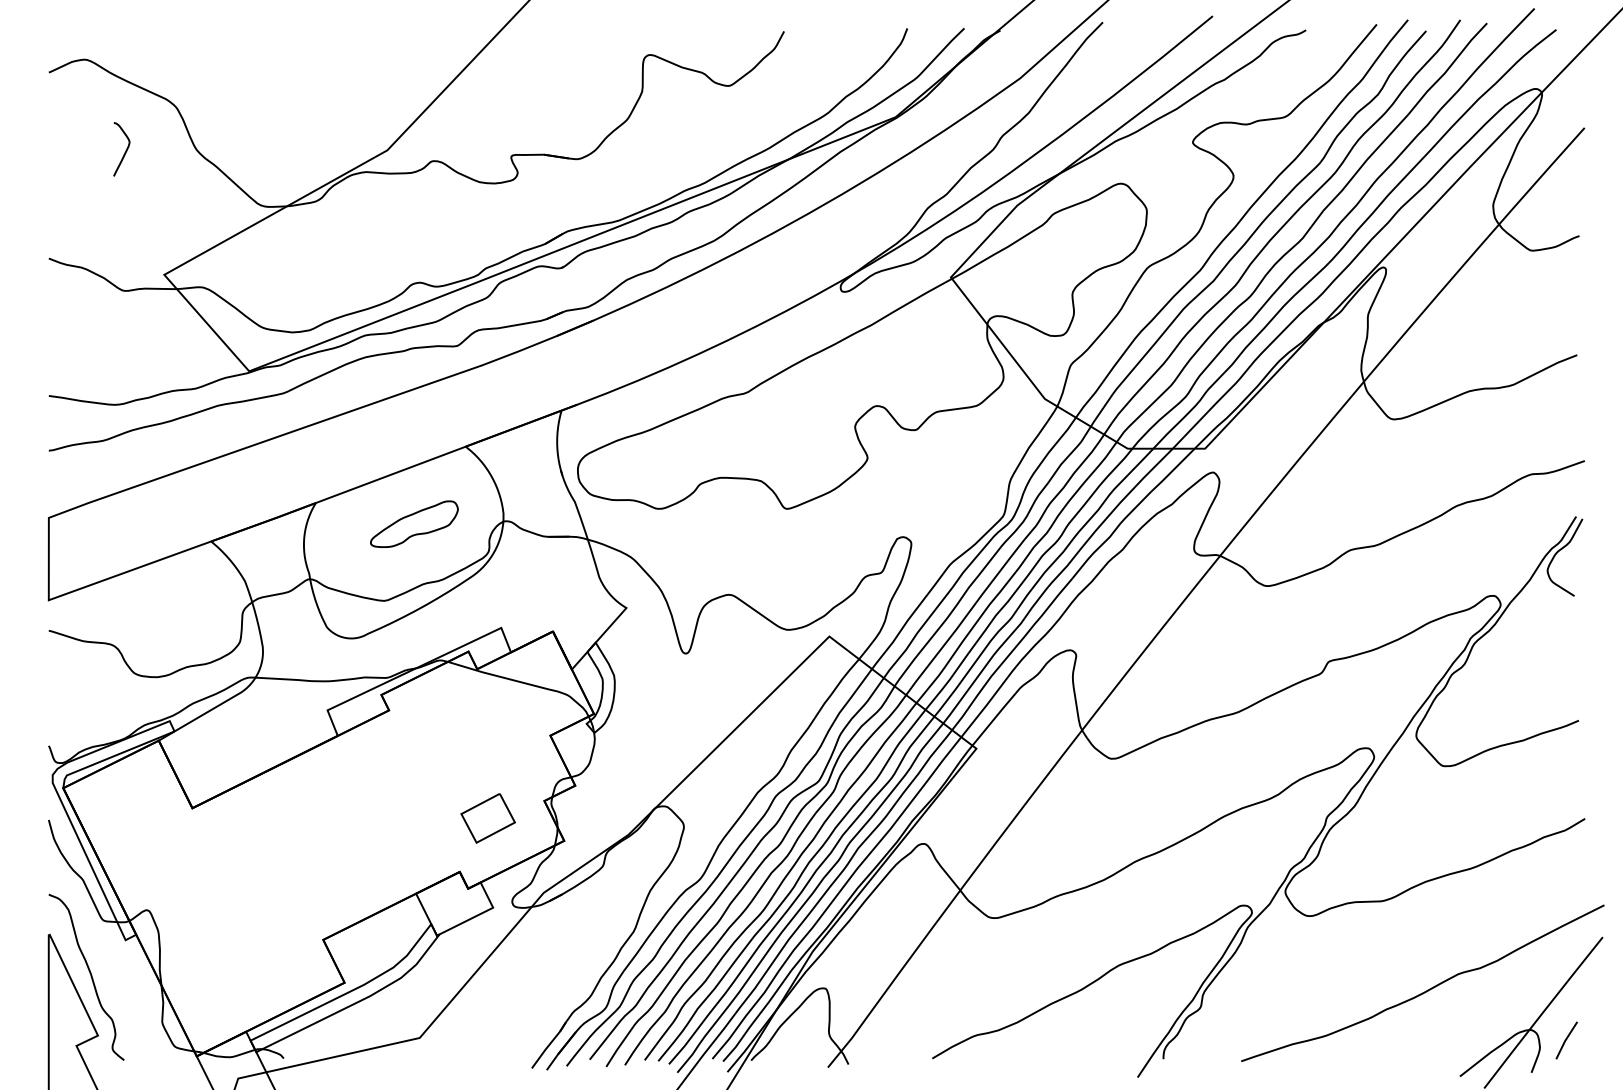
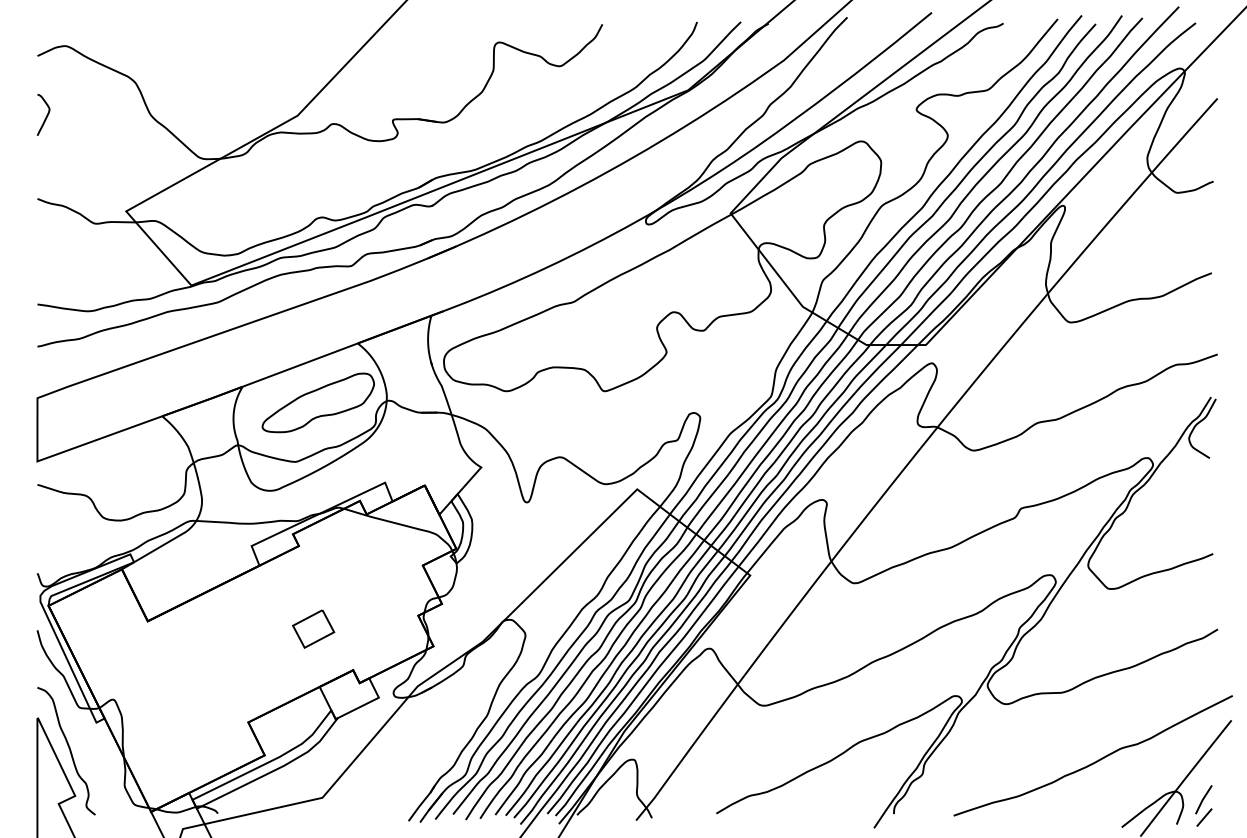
curve: (125, 150) -> (46, 115), moved
part: (414, 524) -> (318, 403), size x1.67
part: (487, 818) -> (313, 629), moved
line: (1567, 1063) -> (1204, 817), added

